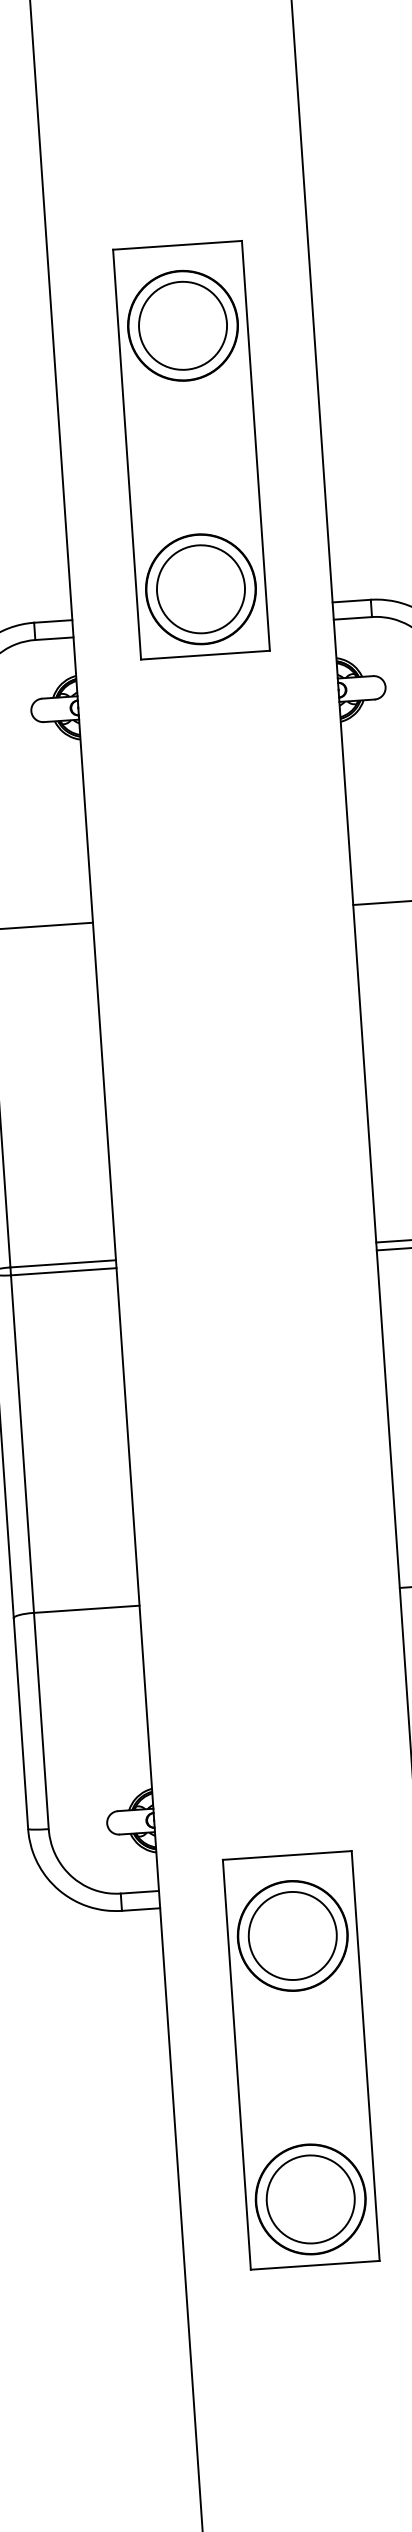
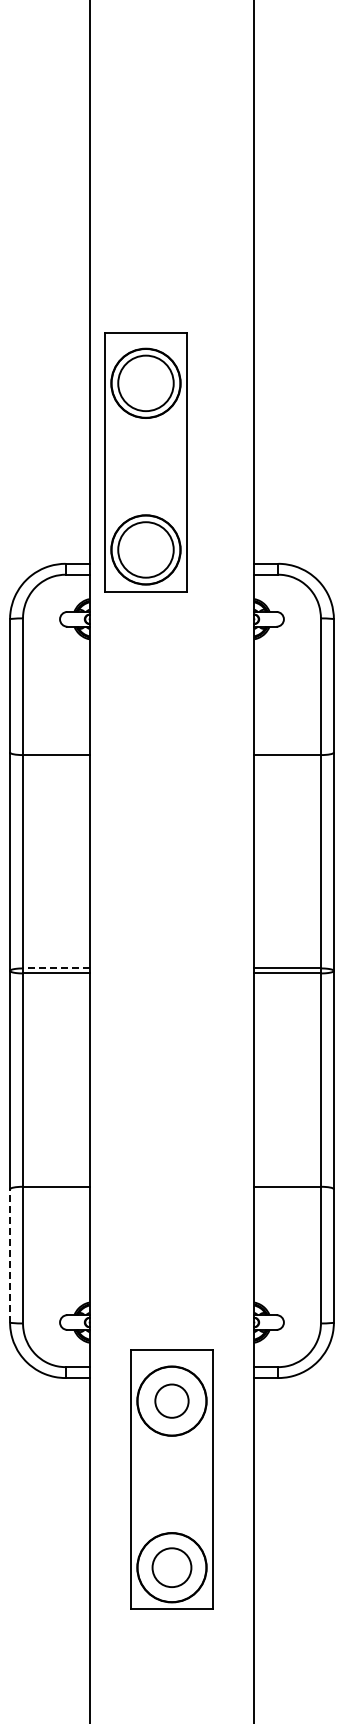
part: (190, 451) -> (145, 462), moved
line: (61, 1264) -> (55, 968), solid -> dashed
line: (21, 1722) -> (10, 1255), solid -> dashed
circle: (291, 1934) -> (171, 1400), size x0.6
circle: (309, 2199) -> (171, 1567), size x0.7

